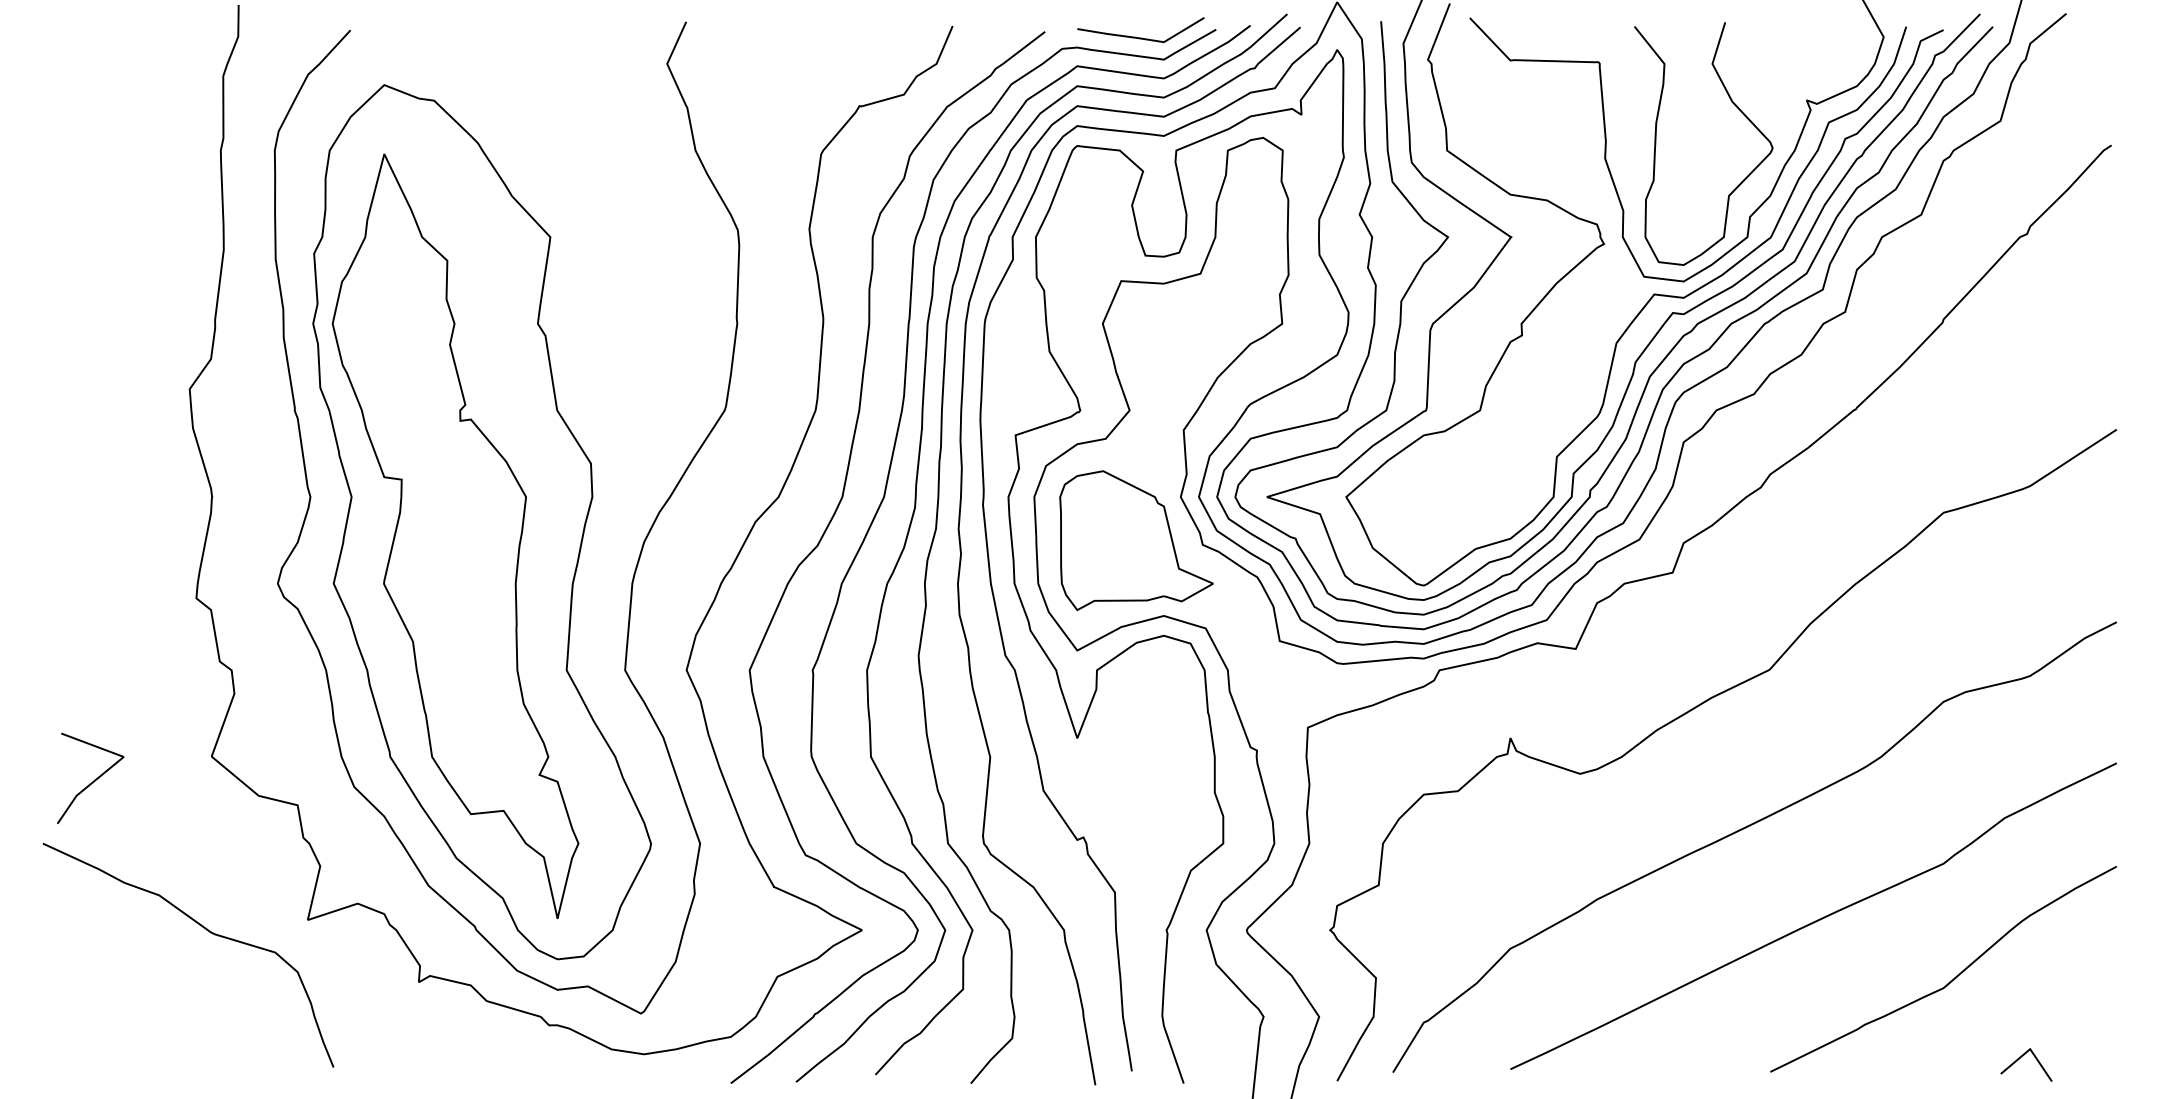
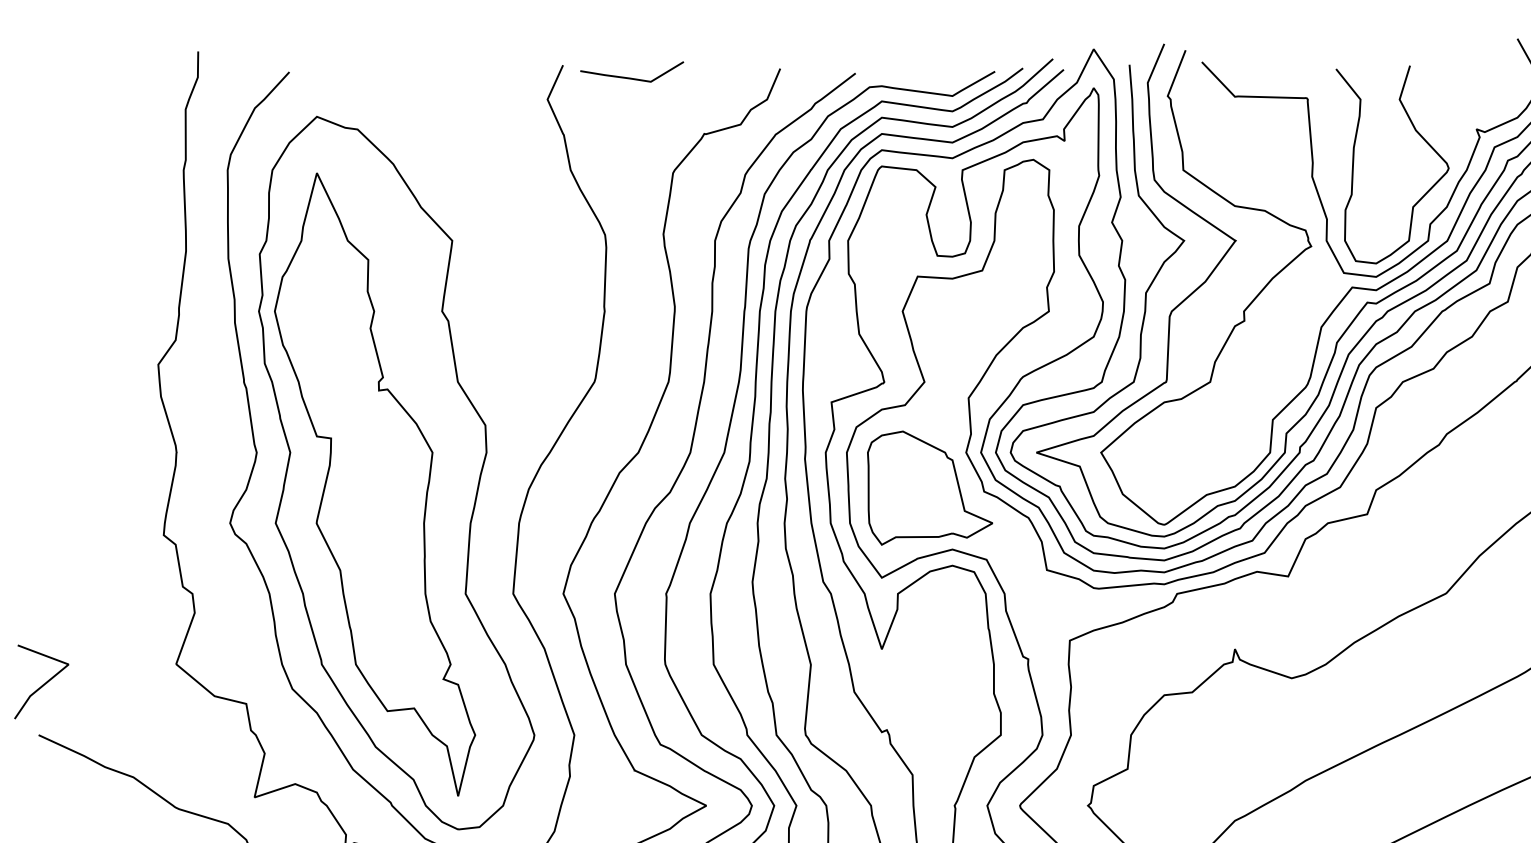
line: (1140, 37) -> (631, 77), moved
line: (93, 780) -> (44, 683), moved

